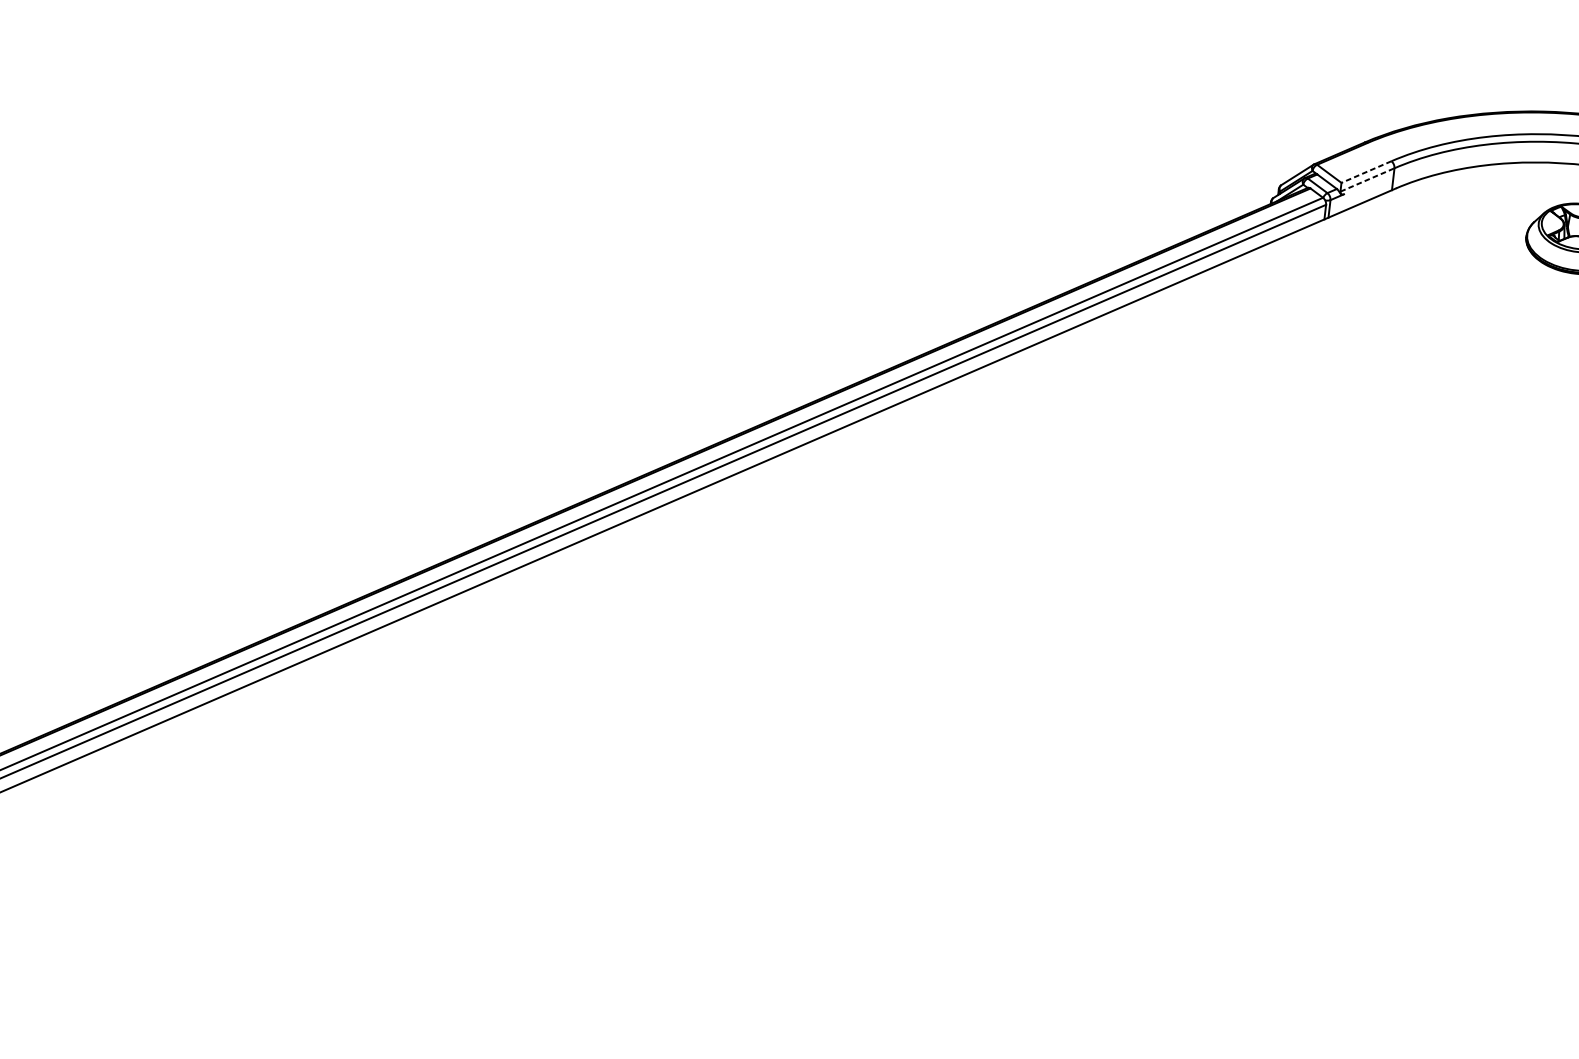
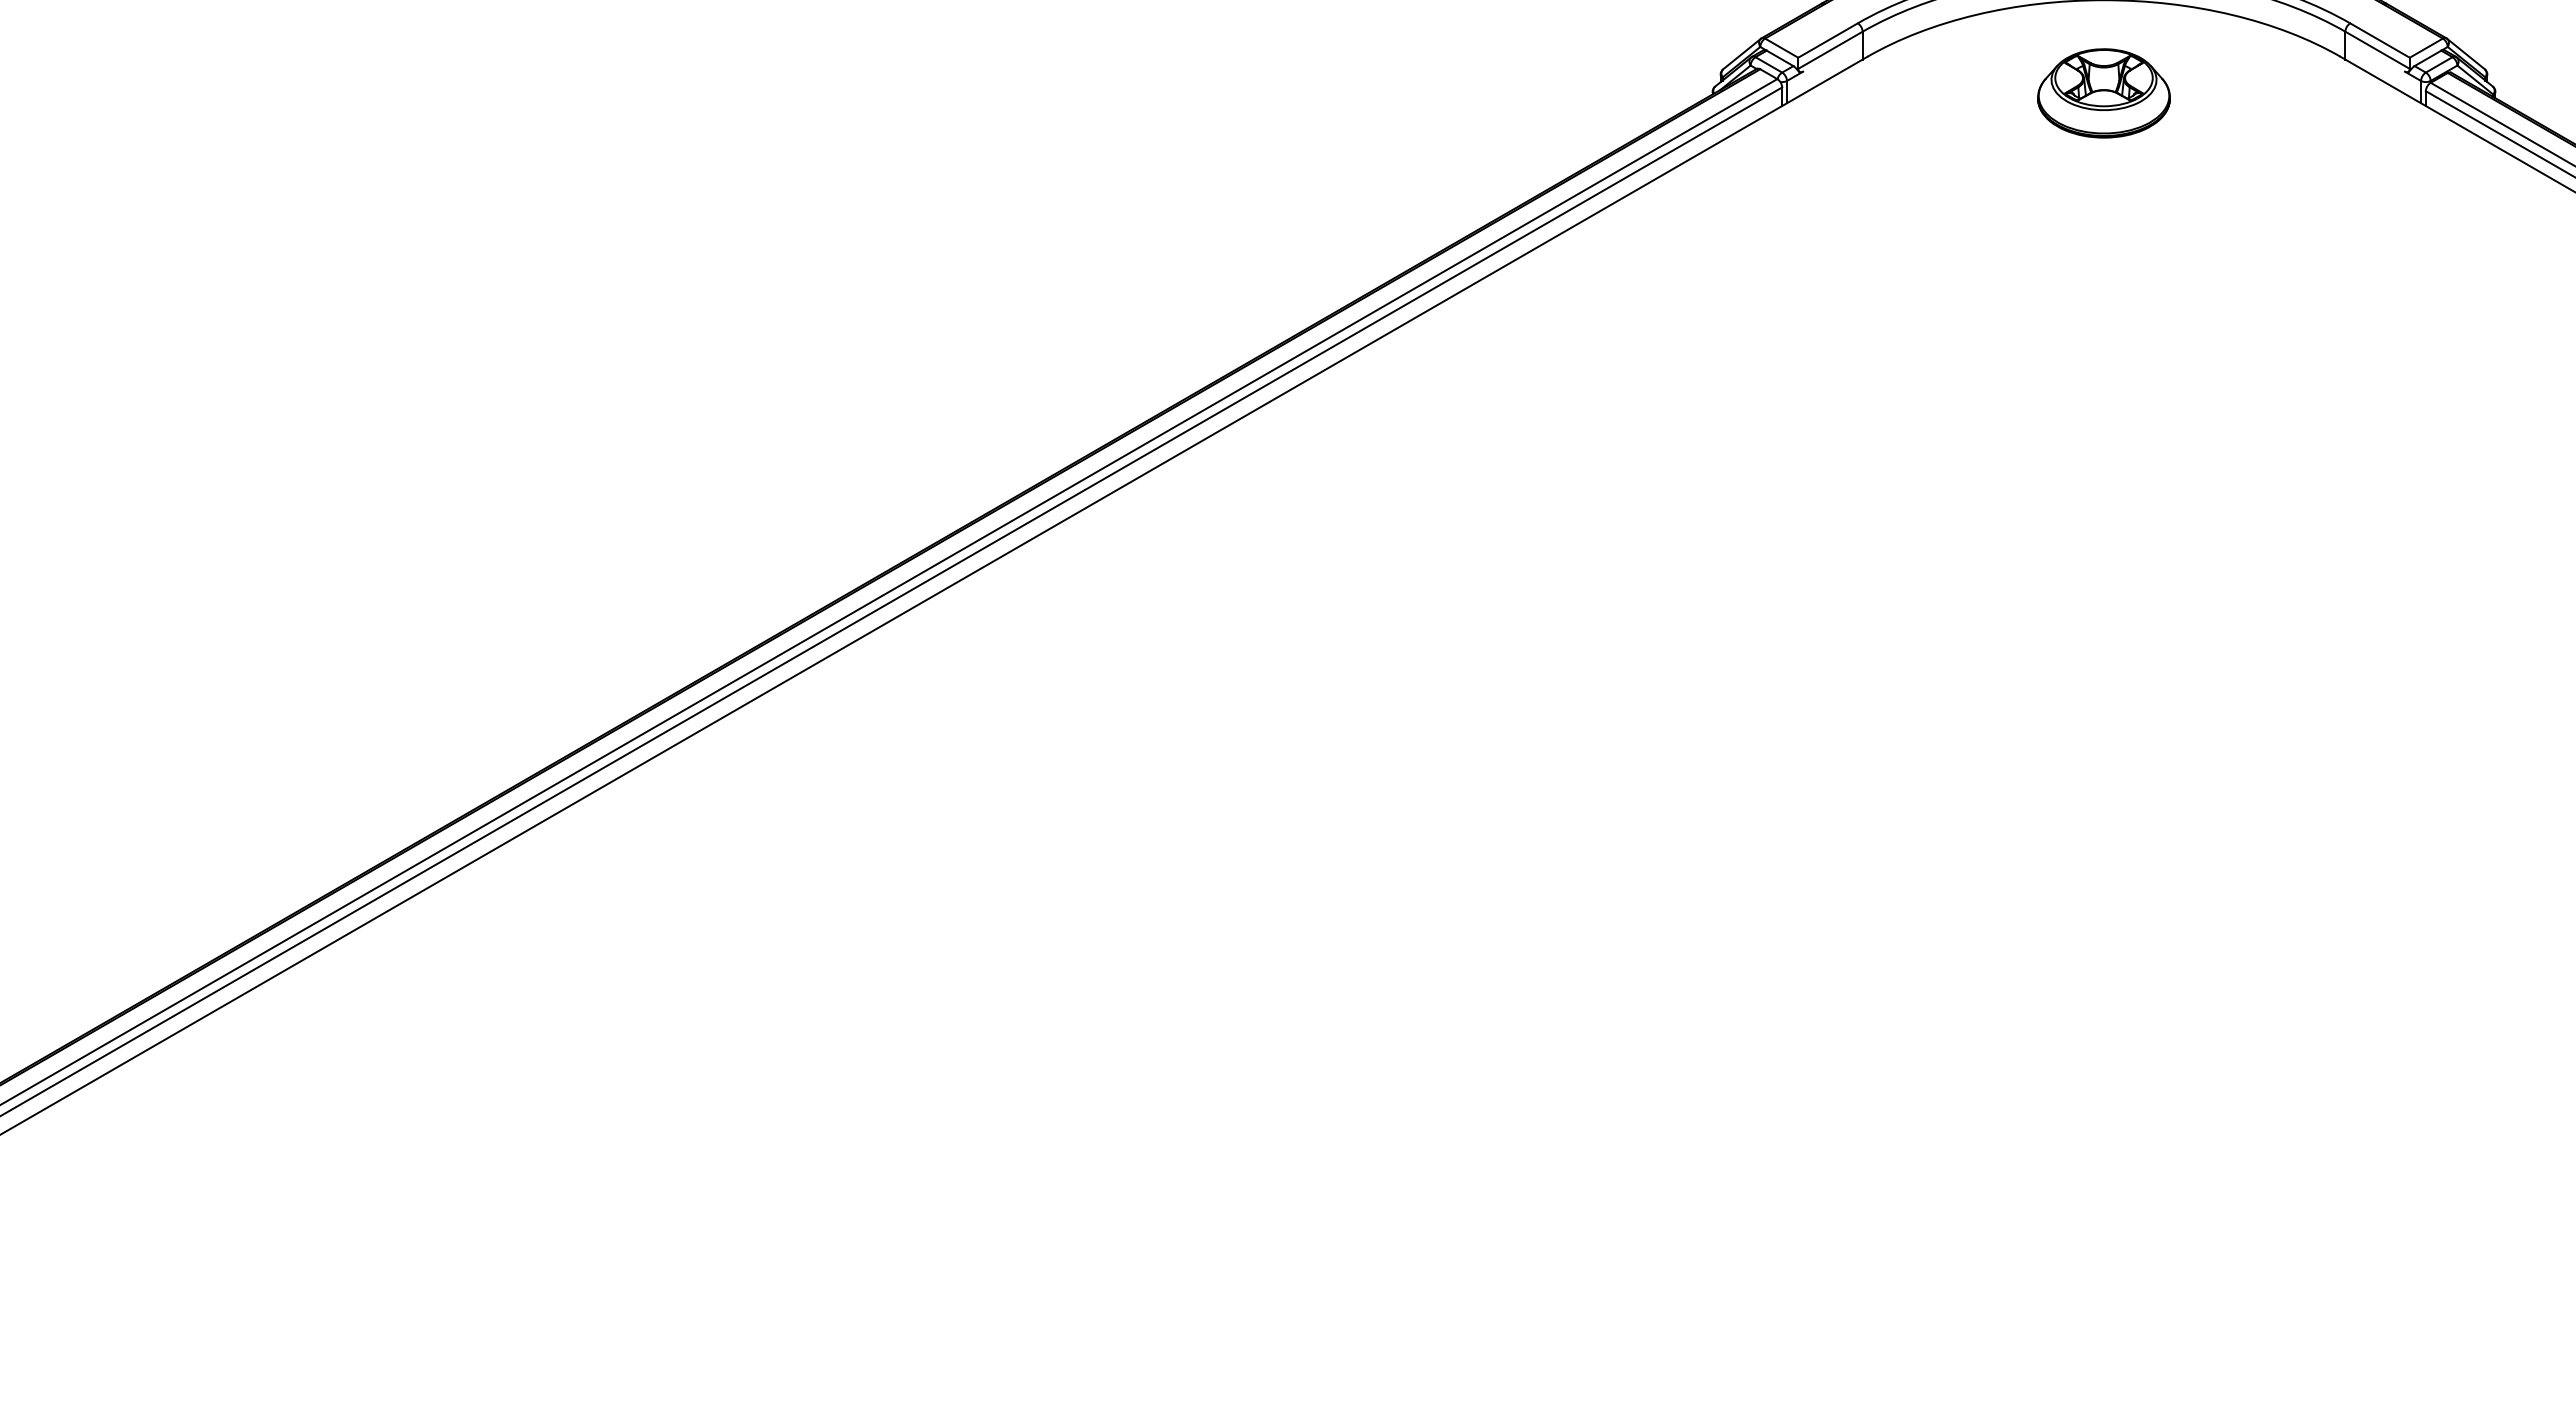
line: (1366, 171) -> (1827, 40), dashed -> solid
line: (1367, 180) -> (1830, 50), dashed -> solid

